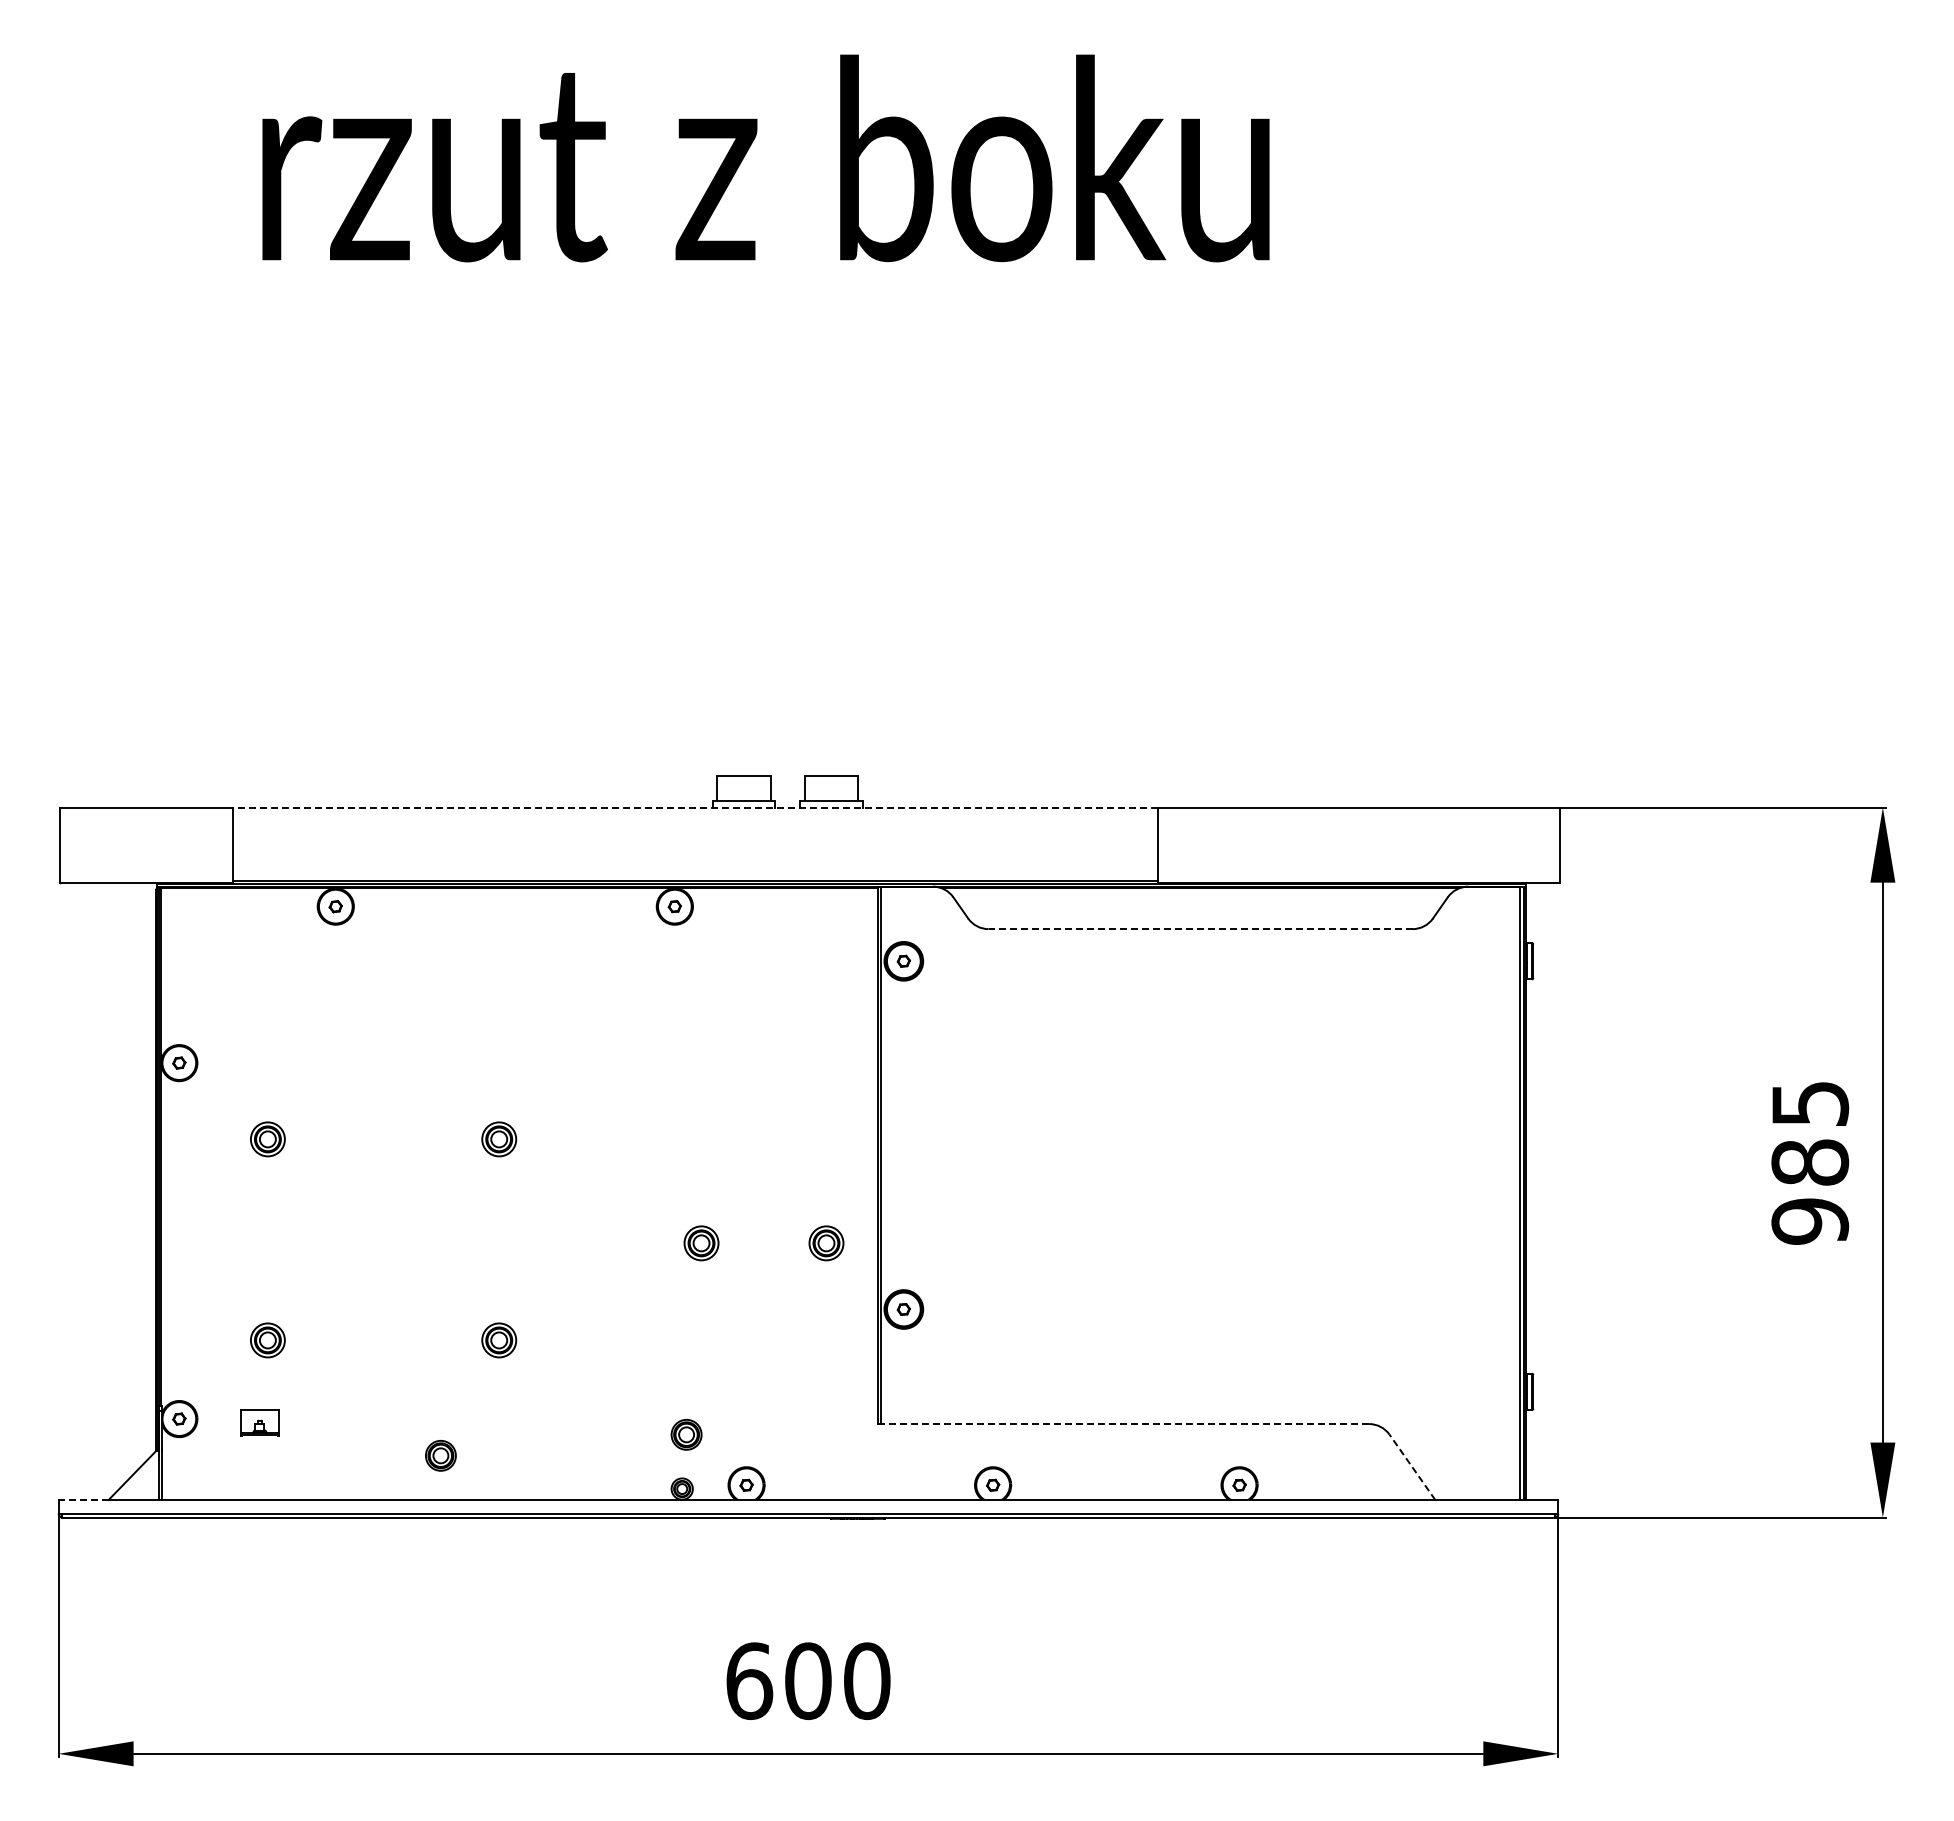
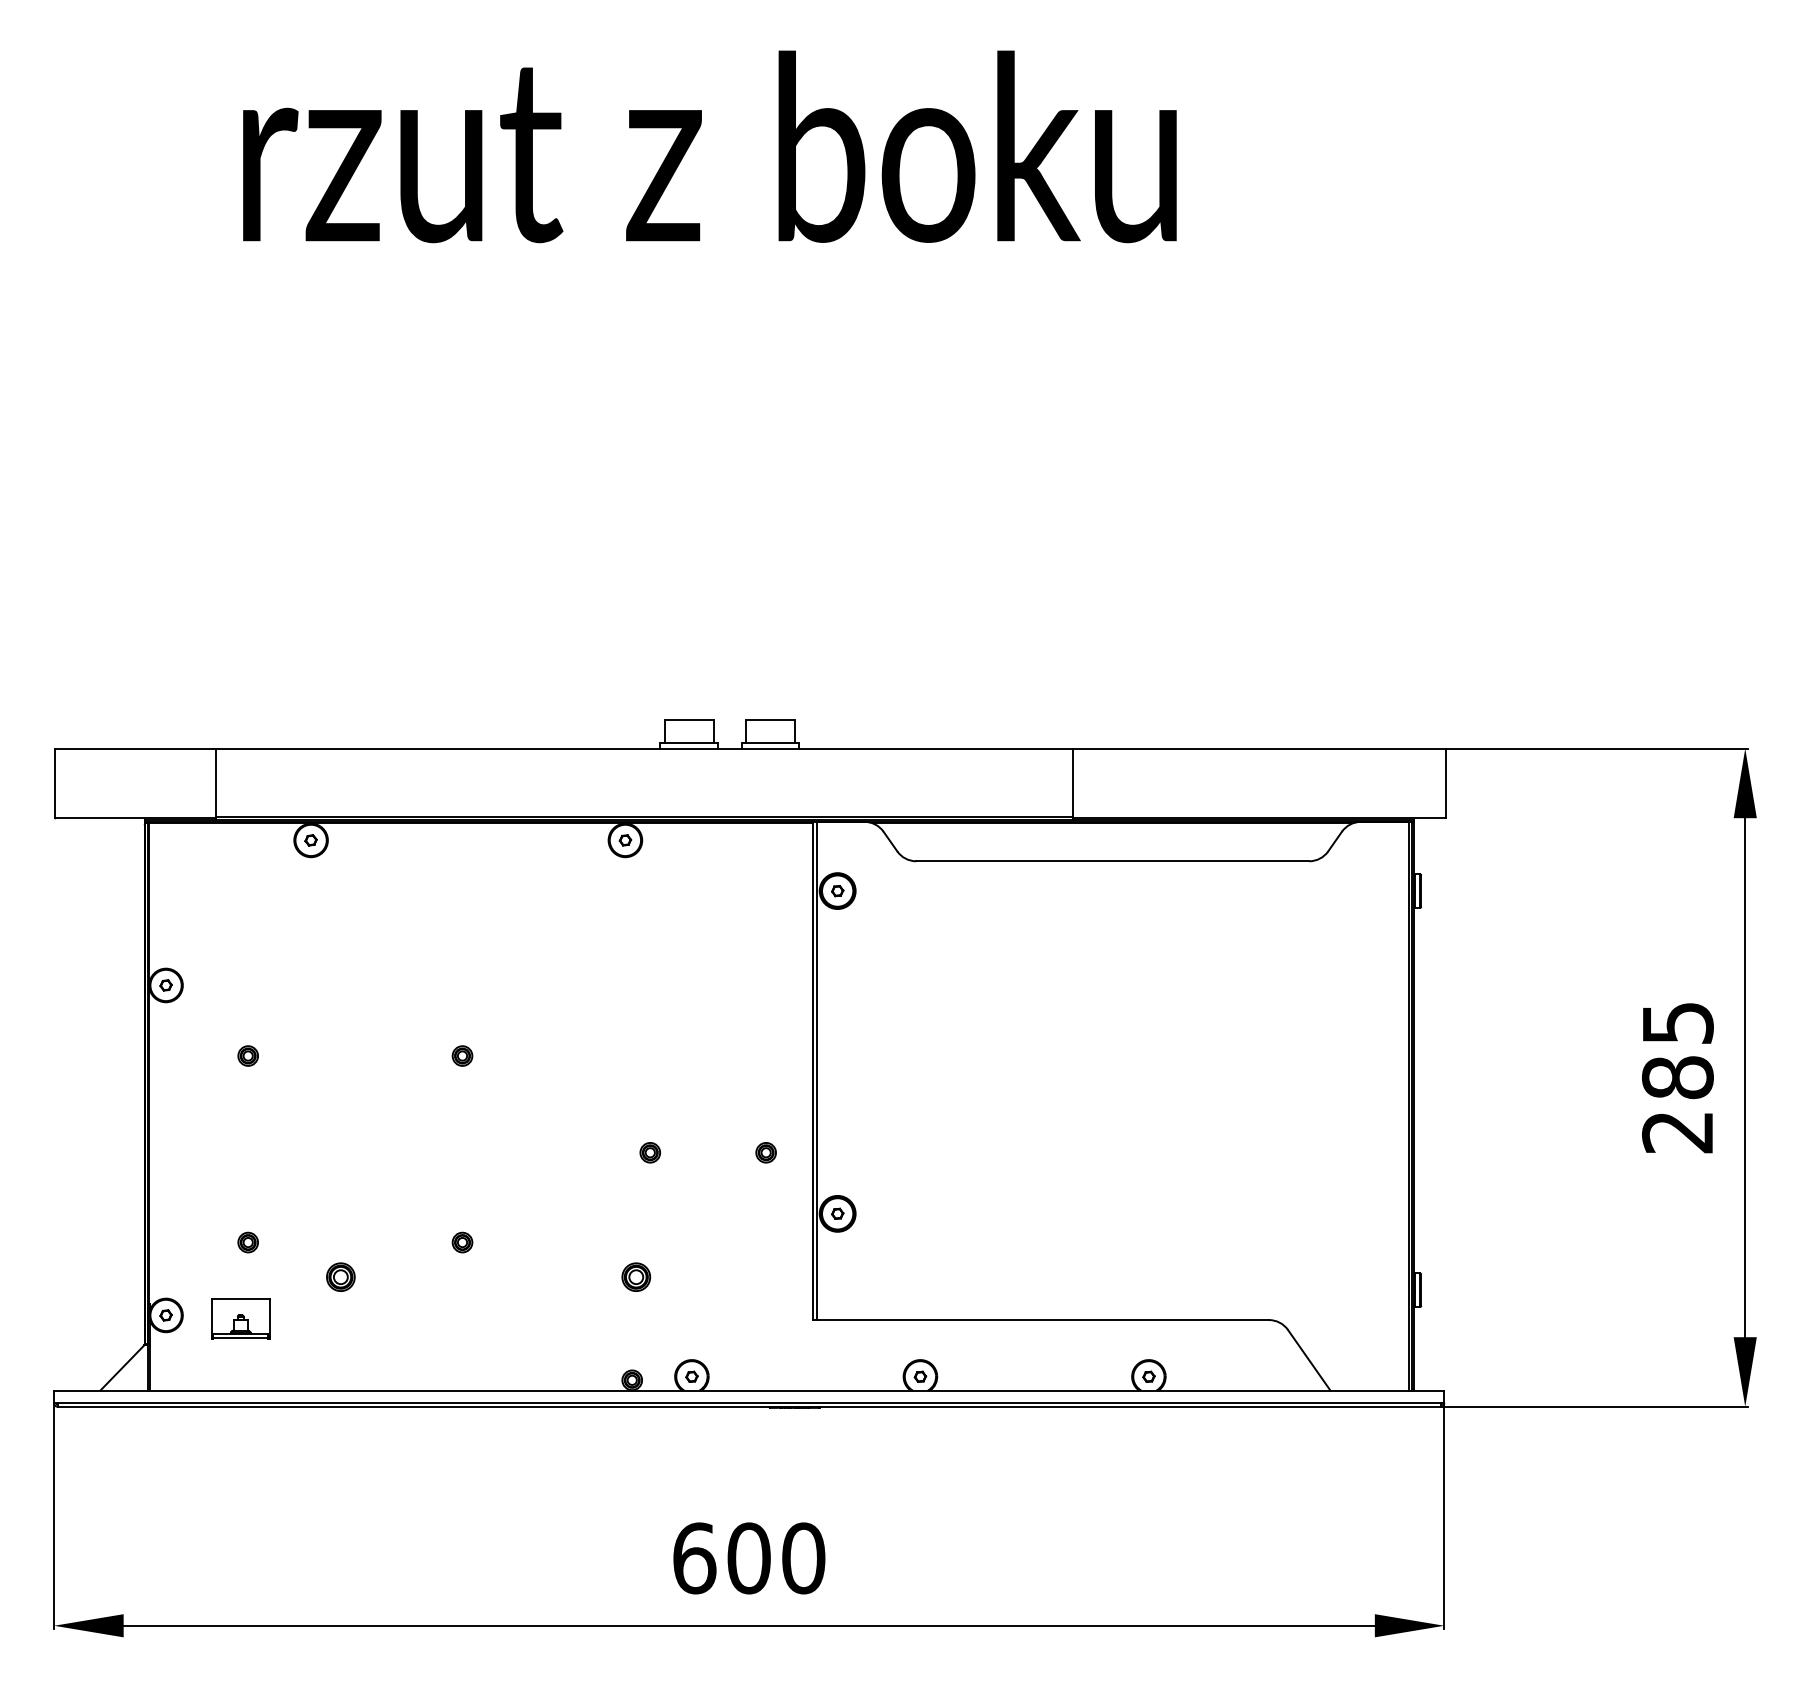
line: (695, 807) -> (644, 748), dashed -> solid
line: (1200, 929) -> (1112, 861), dashed -> solid
part: (267, 1138) -> (247, 1055), size x0.62
part: (498, 1138) -> (461, 1055), size x0.62
text: (1810, 1221) -> (1678, 1132), 985 -> 285
part: (701, 1243) -> (650, 1152), size x0.62
part: (826, 1243) -> (765, 1152), size x0.62
part: (267, 1340) -> (247, 1242), size x0.62
part: (498, 1340) -> (461, 1242), size x0.62
part: (259, 1422) -> (240, 1318), size x1.67
line: (1125, 1424) -> (1043, 1320), dashed -> solid
part: (686, 1434) -> (636, 1276), moved
part: (440, 1455) -> (340, 1276), moved
line: (1412, 1467) -> (1309, 1360), dashed -> solid
line: (83, 1500) -> (77, 1390), dashed -> solid

